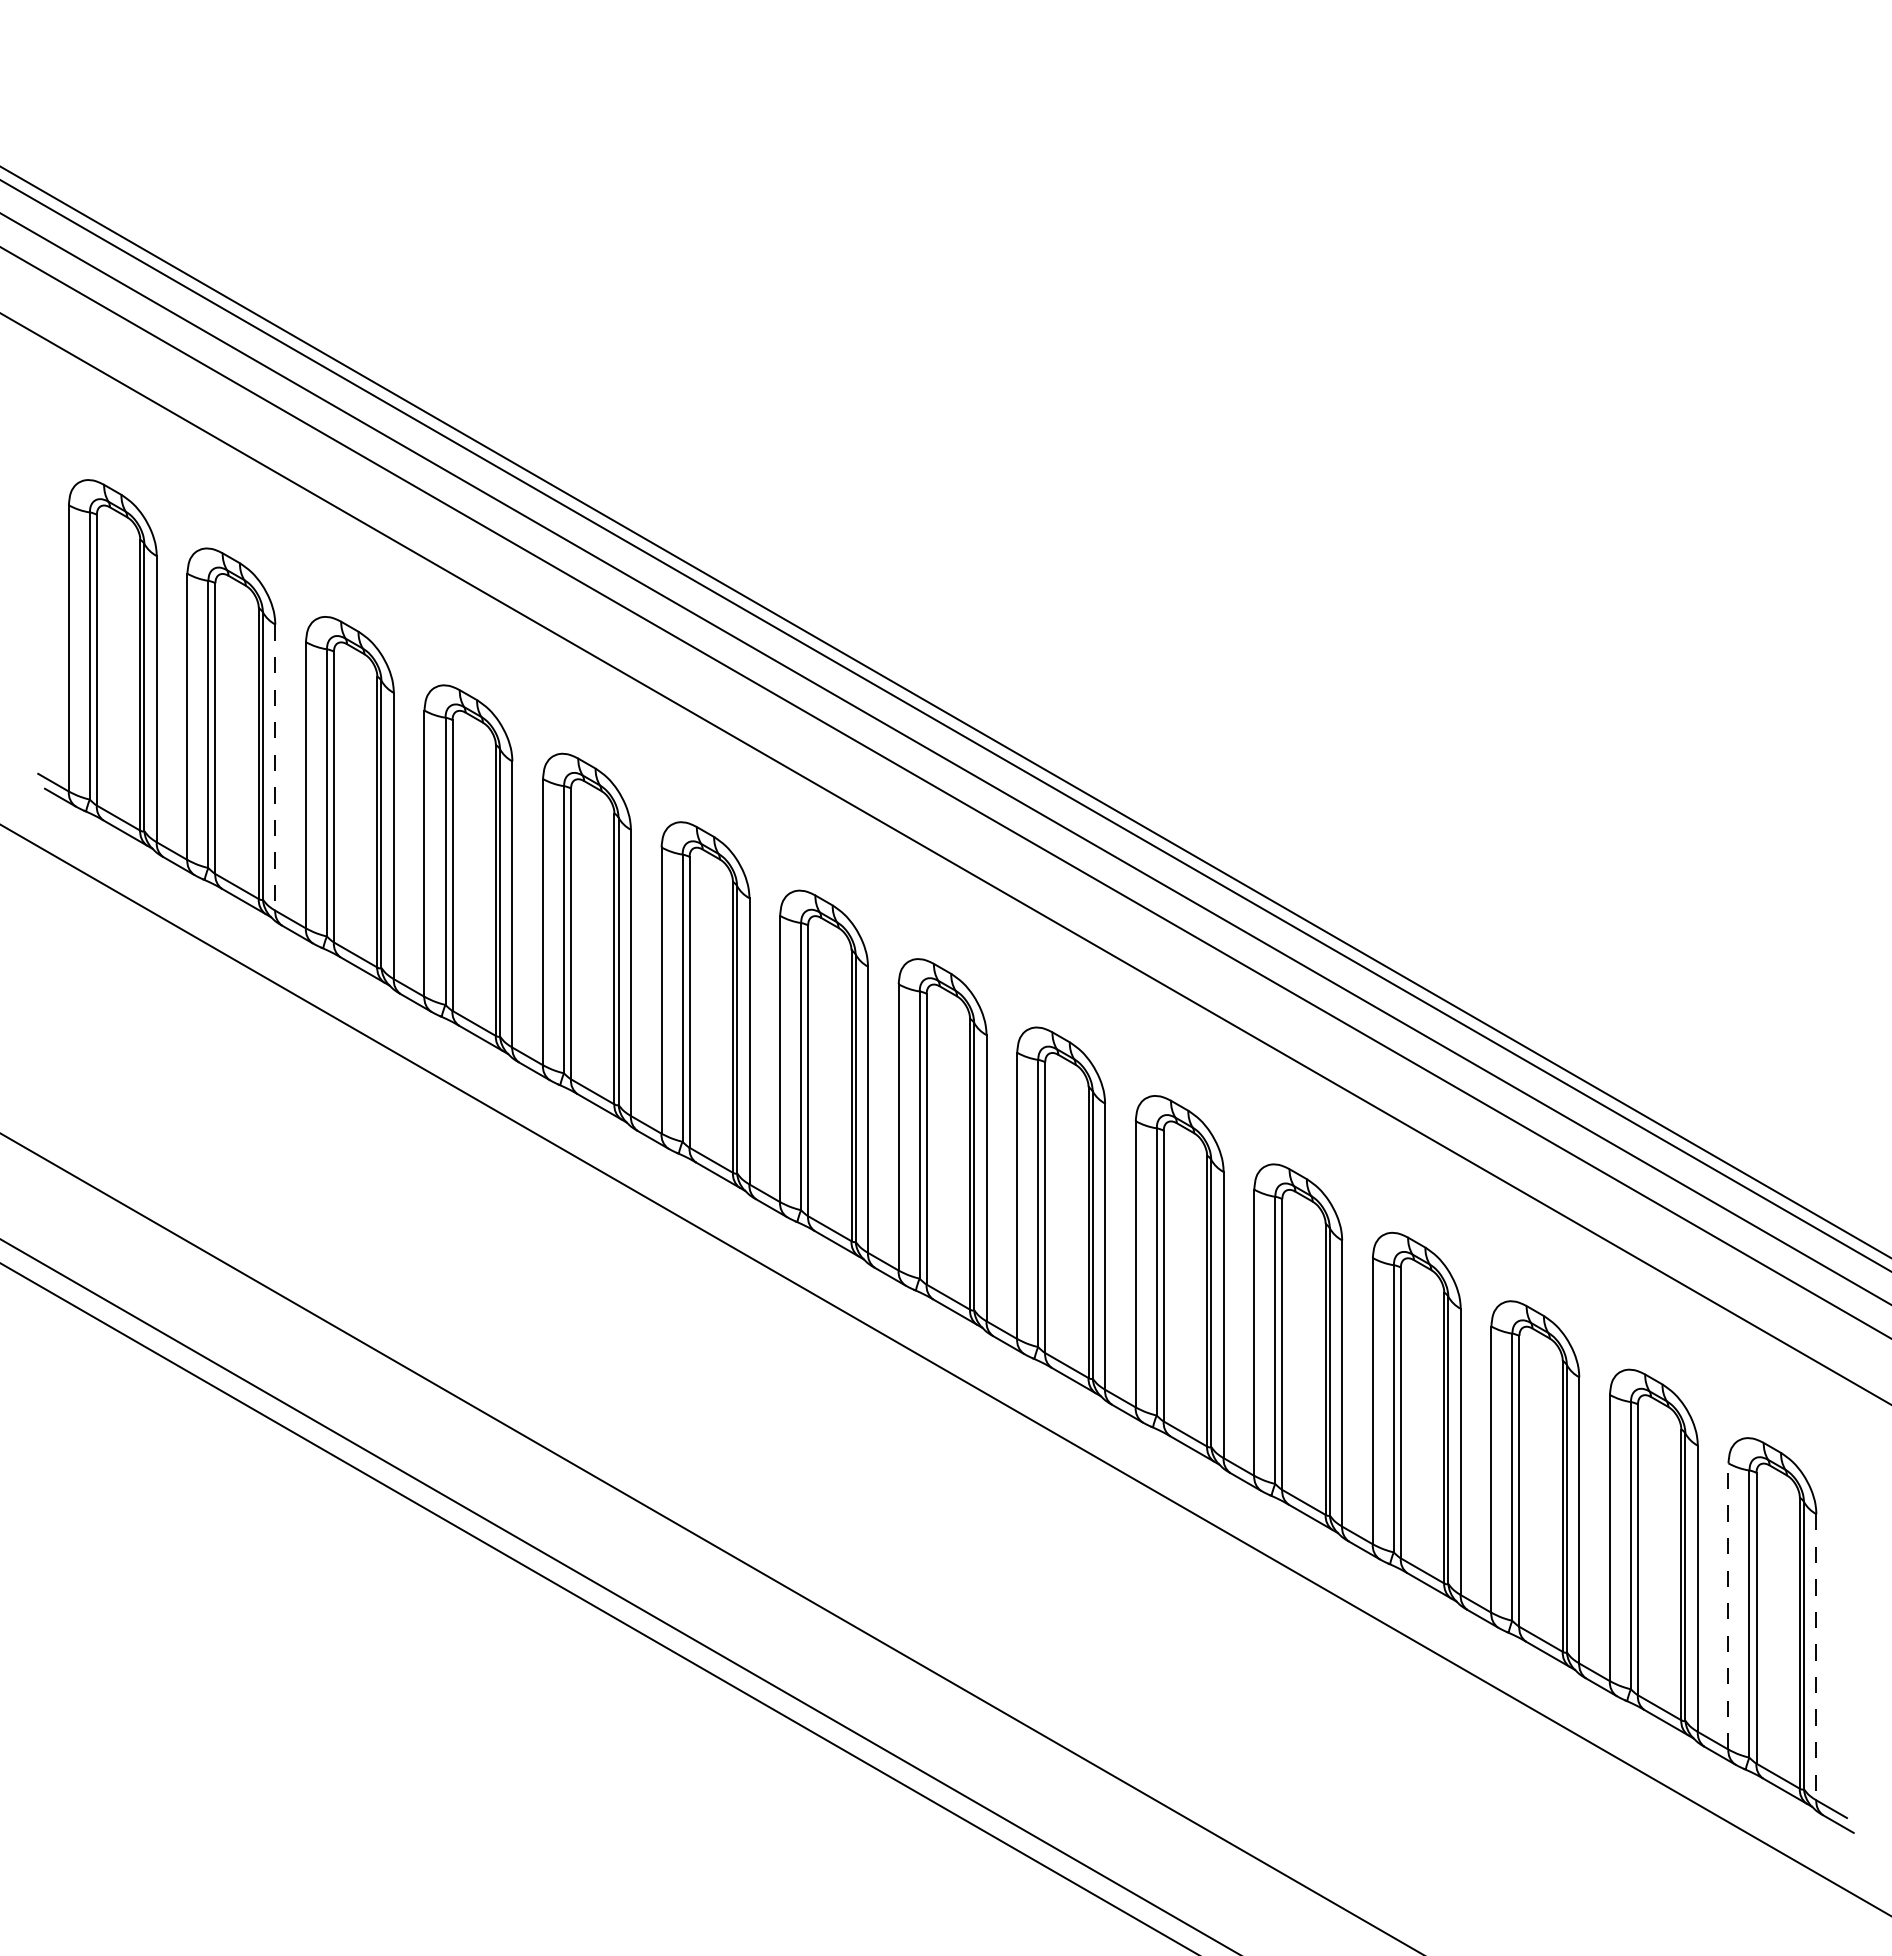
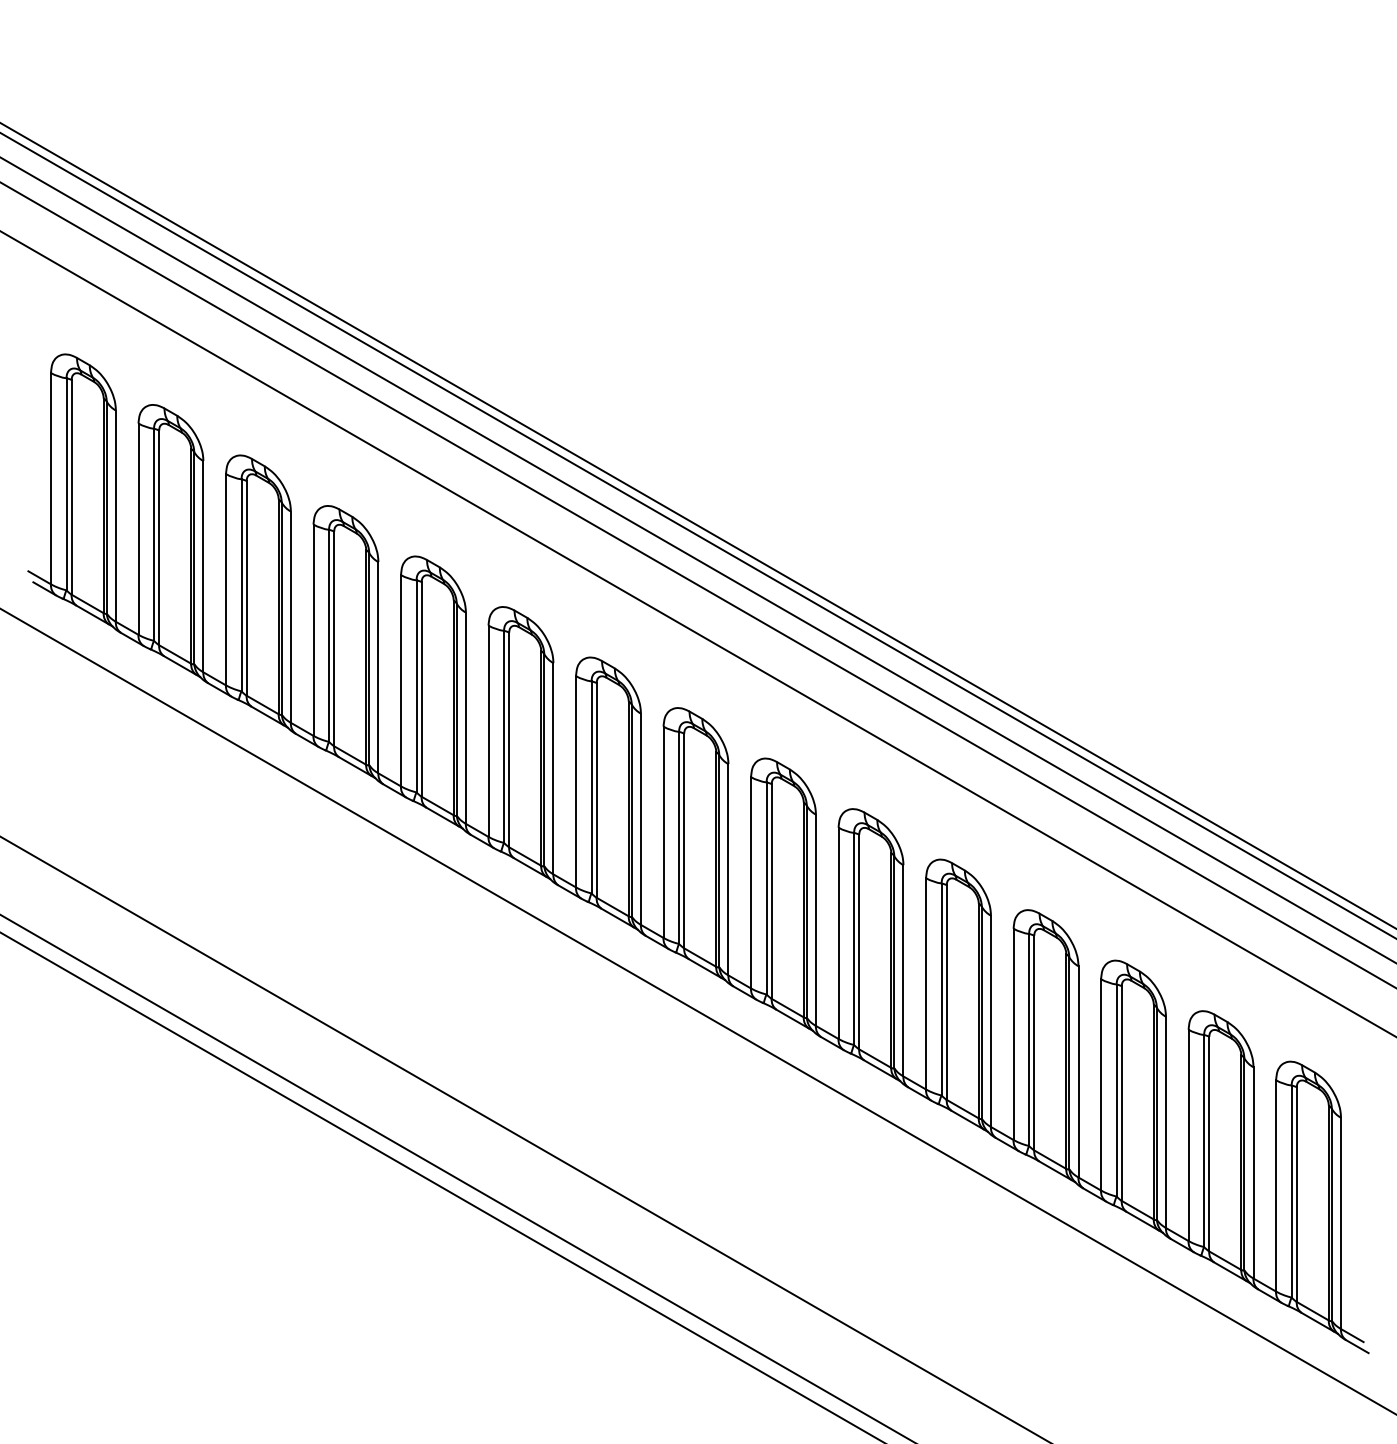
line: (275, 768) -> (203, 567), dashed -> solid
line: (1728, 1605) -> (1276, 1185), dashed -> solid
line: (1816, 1657) -> (1341, 1223), dashed -> solid

